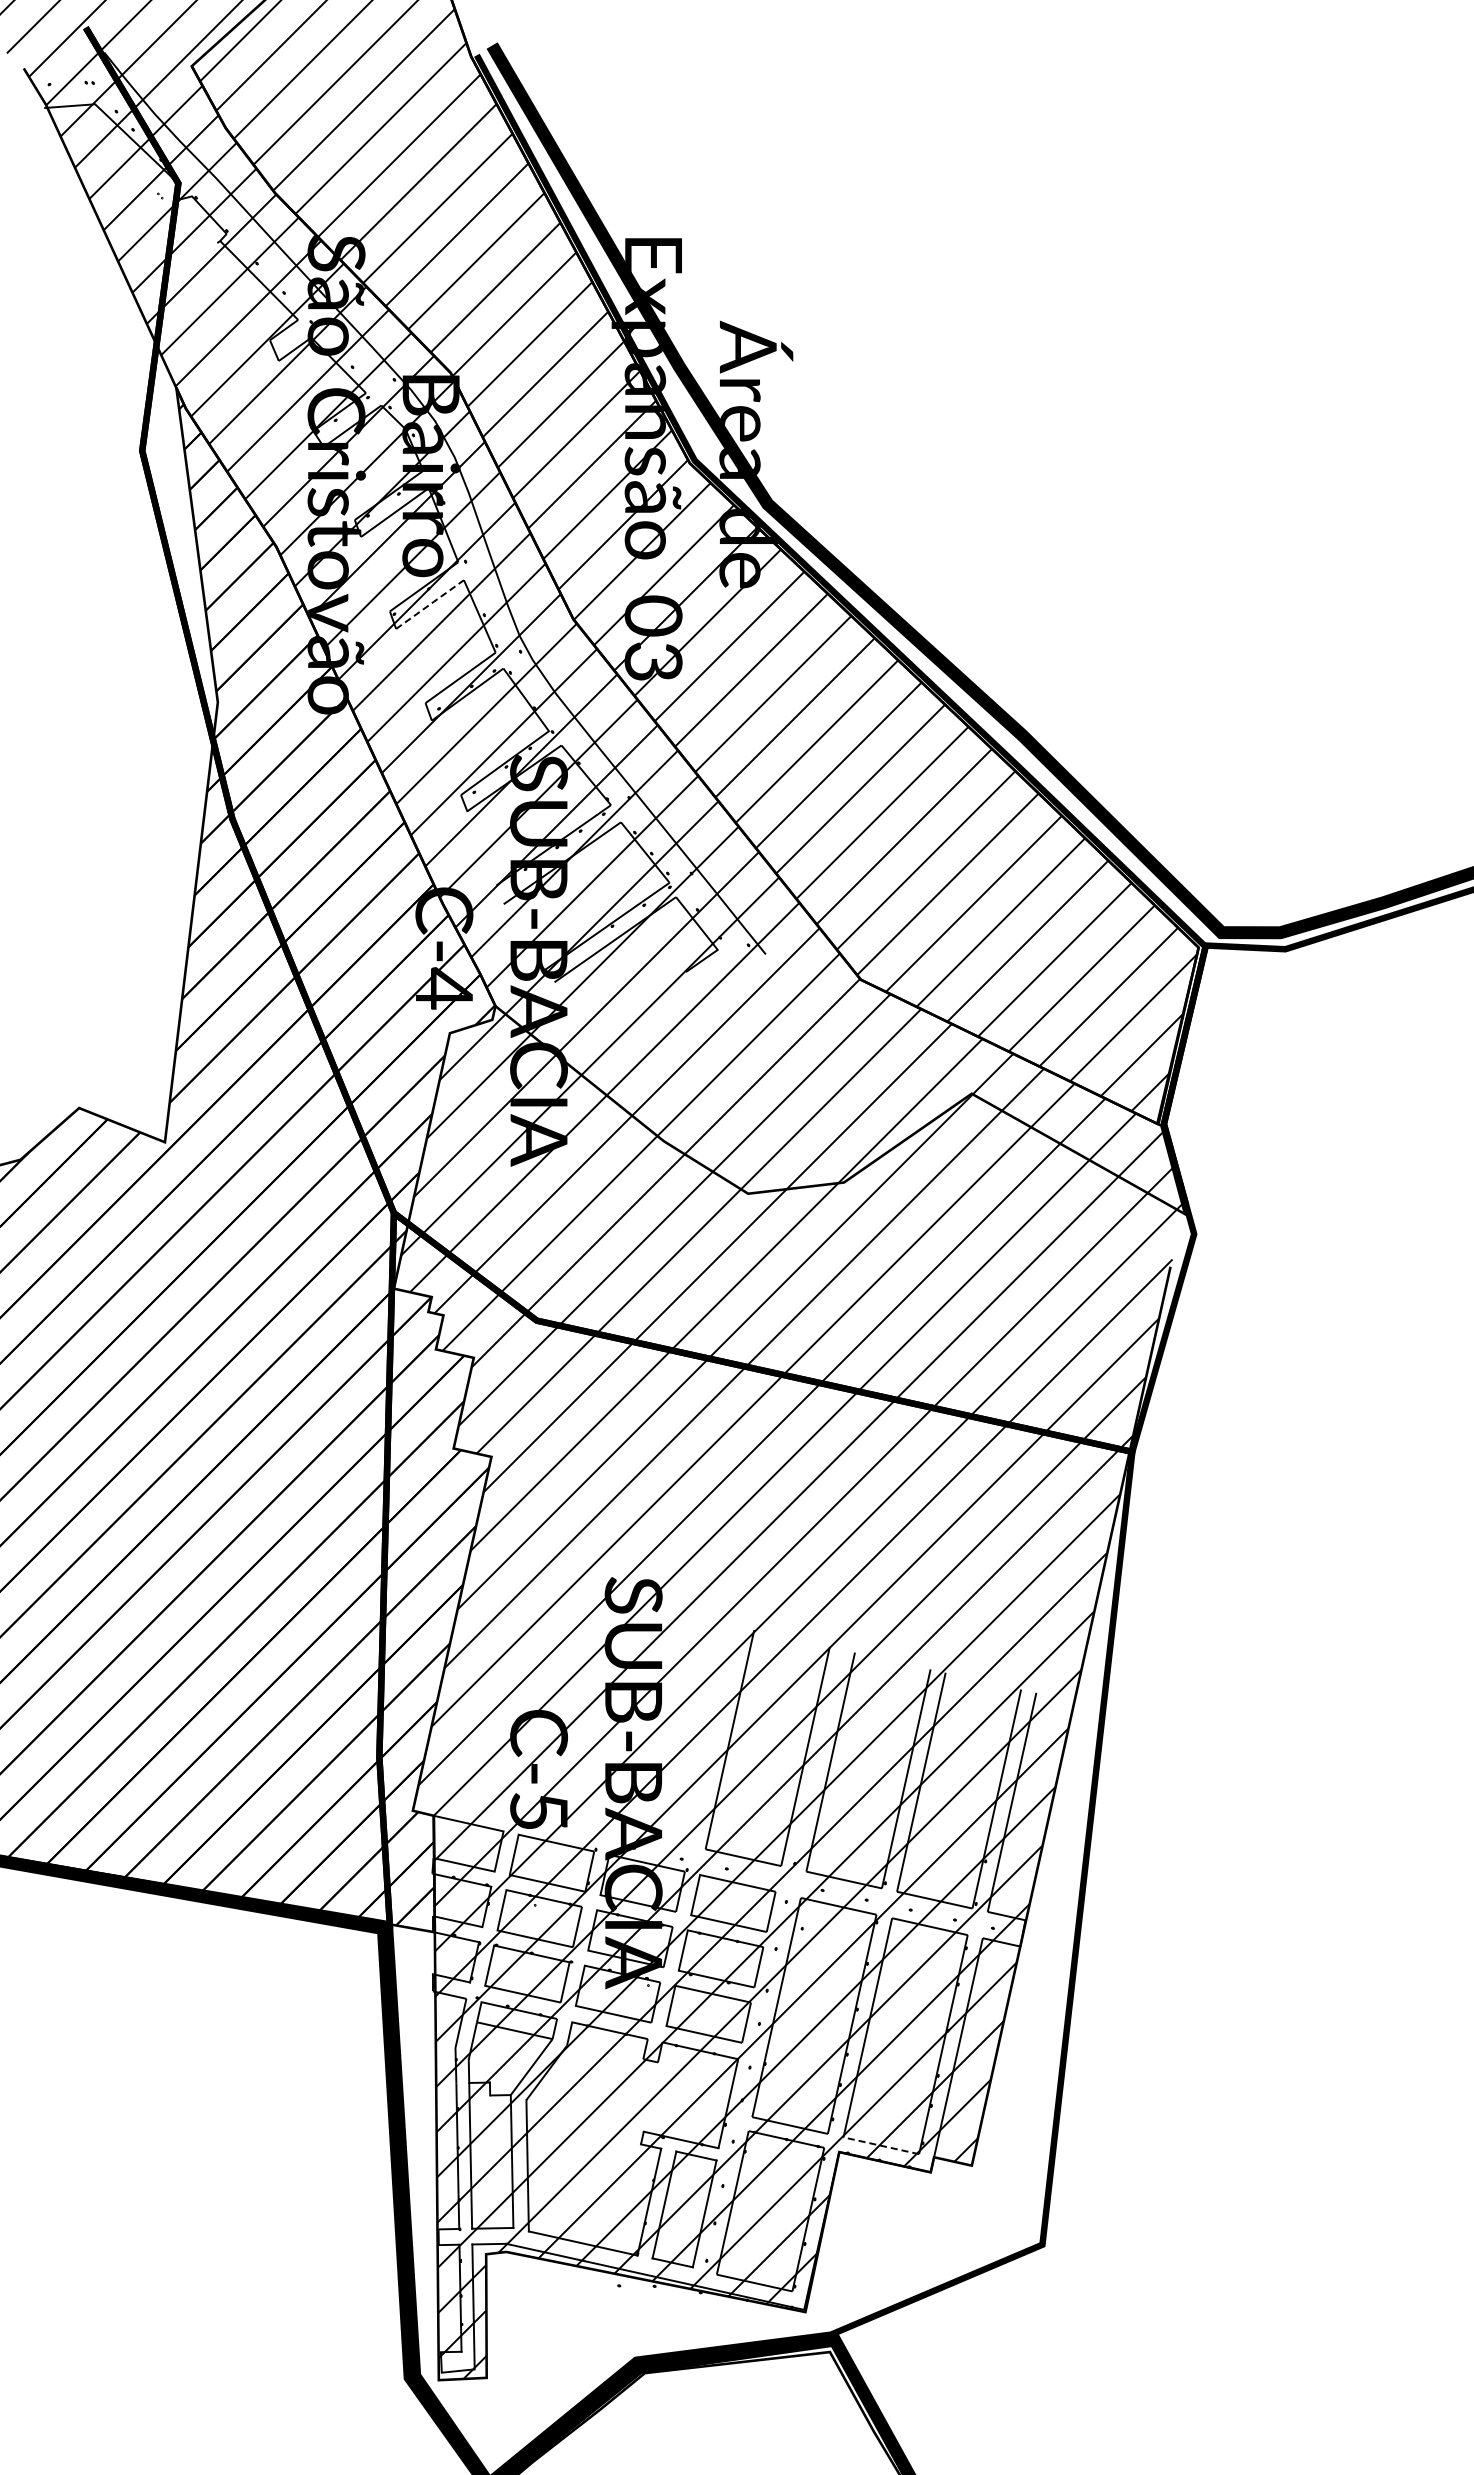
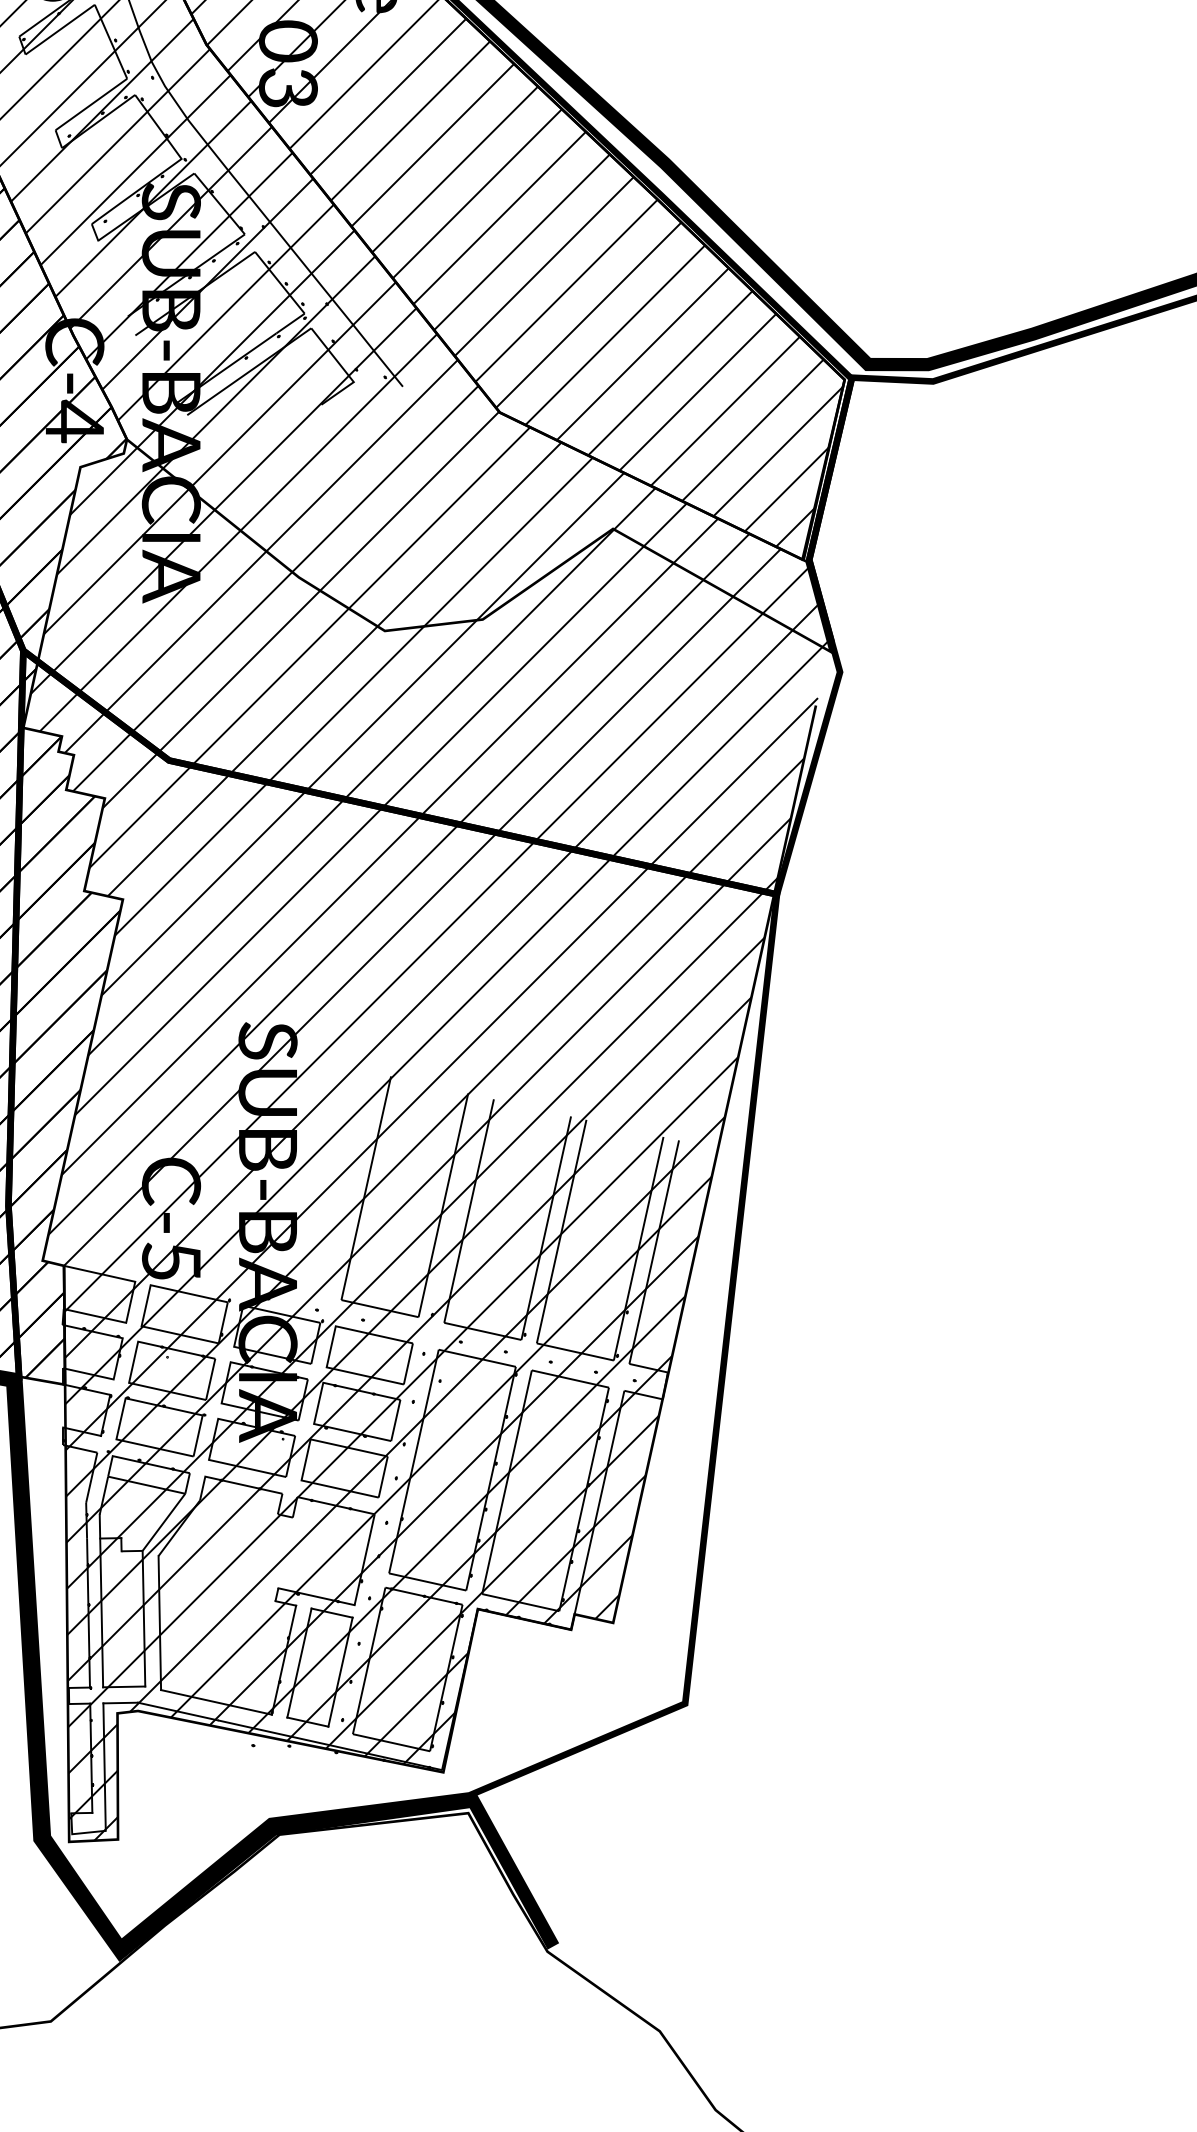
line: (430, 604) -> (60, 29), dashed -> solid
line: (881, 2145) -> (520, 1602), dashed -> solid

